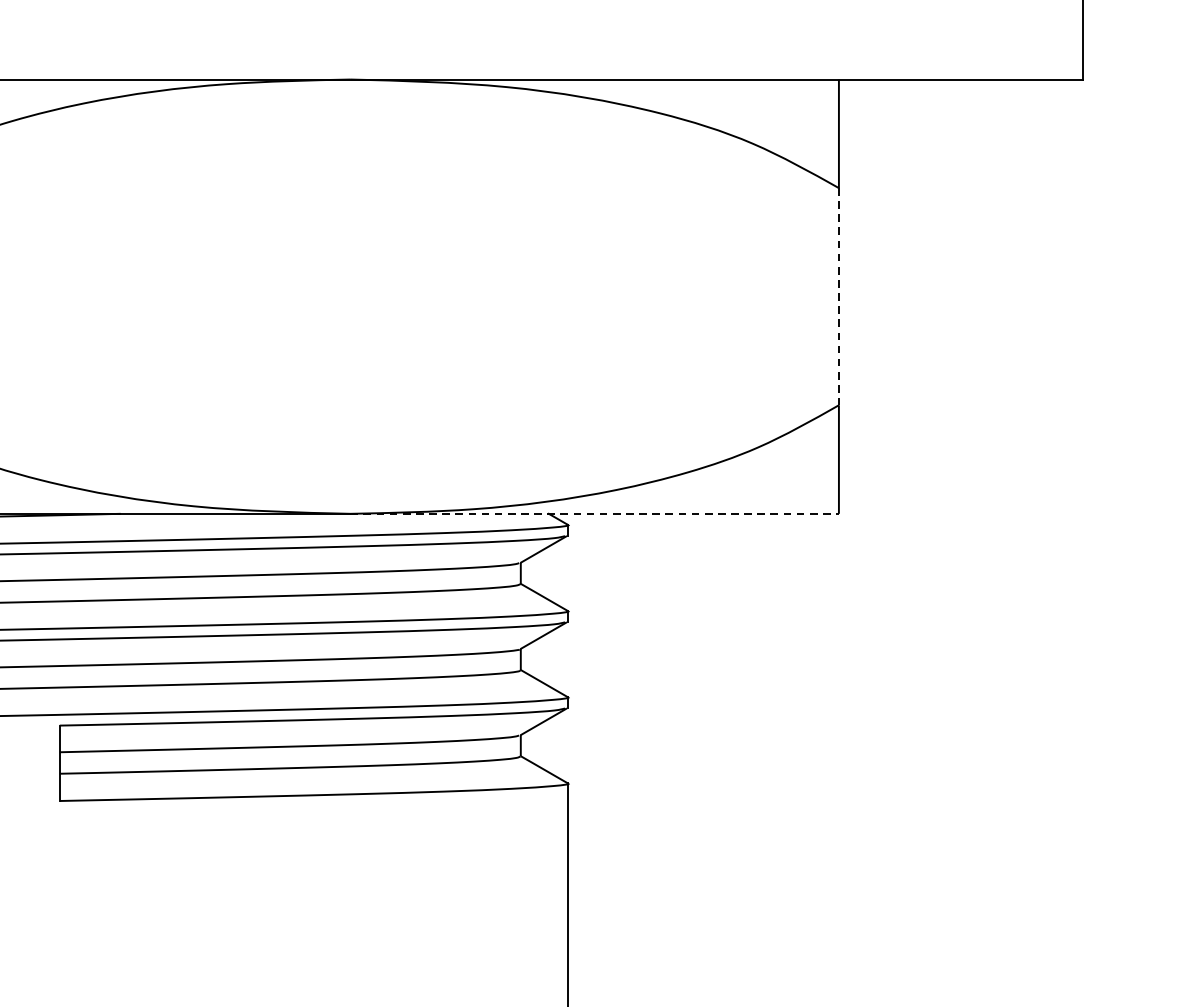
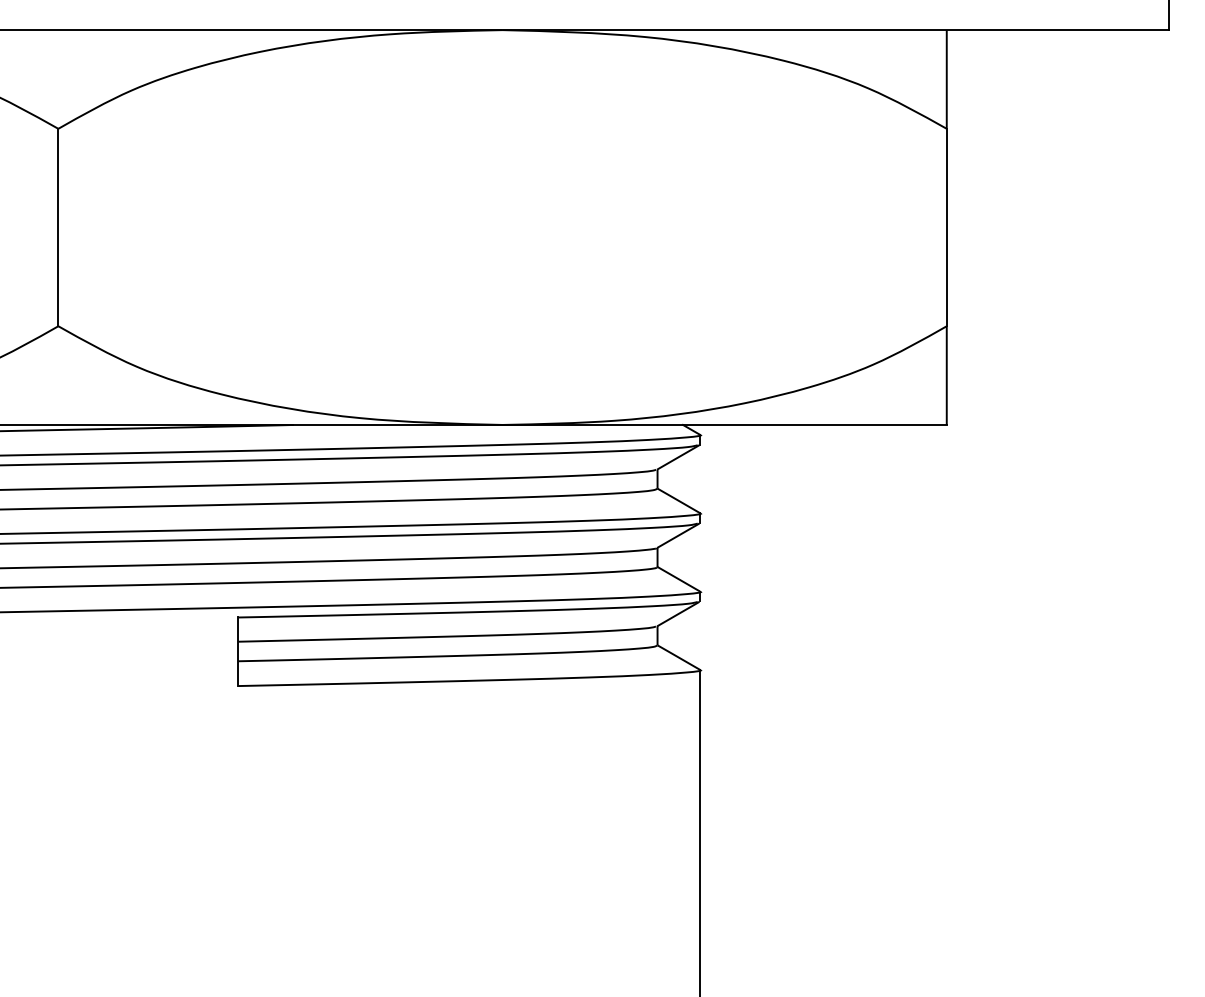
line: (838, 296) -> (946, 227), dashed -> solid
line: (595, 513) -> (725, 424), dashed -> solid

